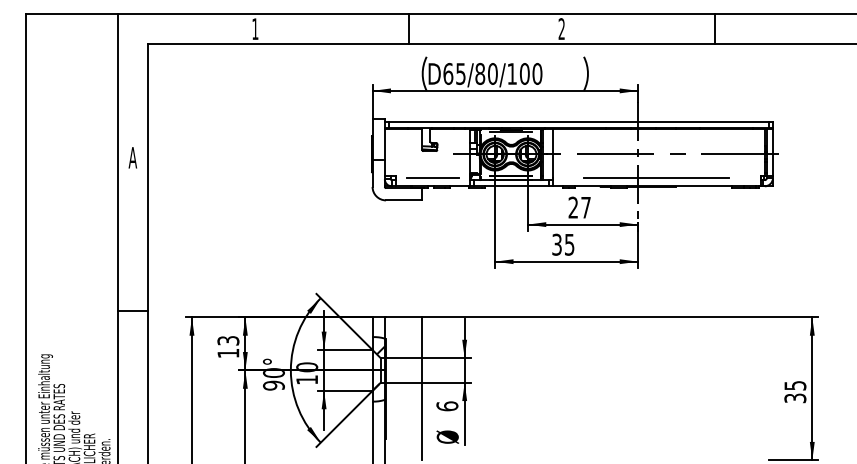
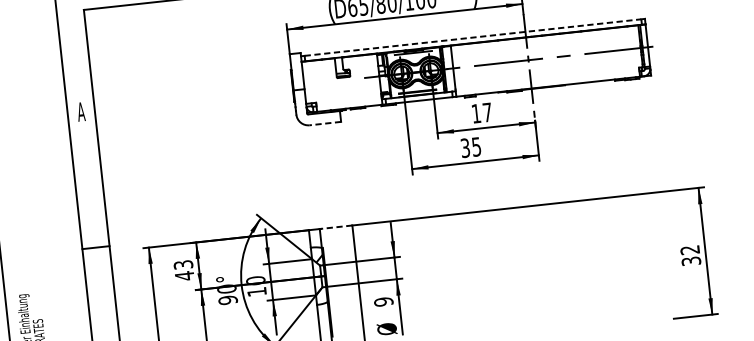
line: (578, 122) -> (472, 37), solid -> dashed
line: (432, 178) -> (348, 101), removed
line: (656, 178) -> (547, 79), removed
line: (403, 200) -> (325, 123), solid -> dashed
text: (572, 207) -> (475, 113), 27 -> 17
line: (403, 317) -> (336, 227), solid -> dashed
text: (228, 353) -> (184, 276), 13 -> 43
text: (795, 385) -> (690, 249), 35 -> 32
text: (447, 406) -> (383, 302), 6 -> 9

